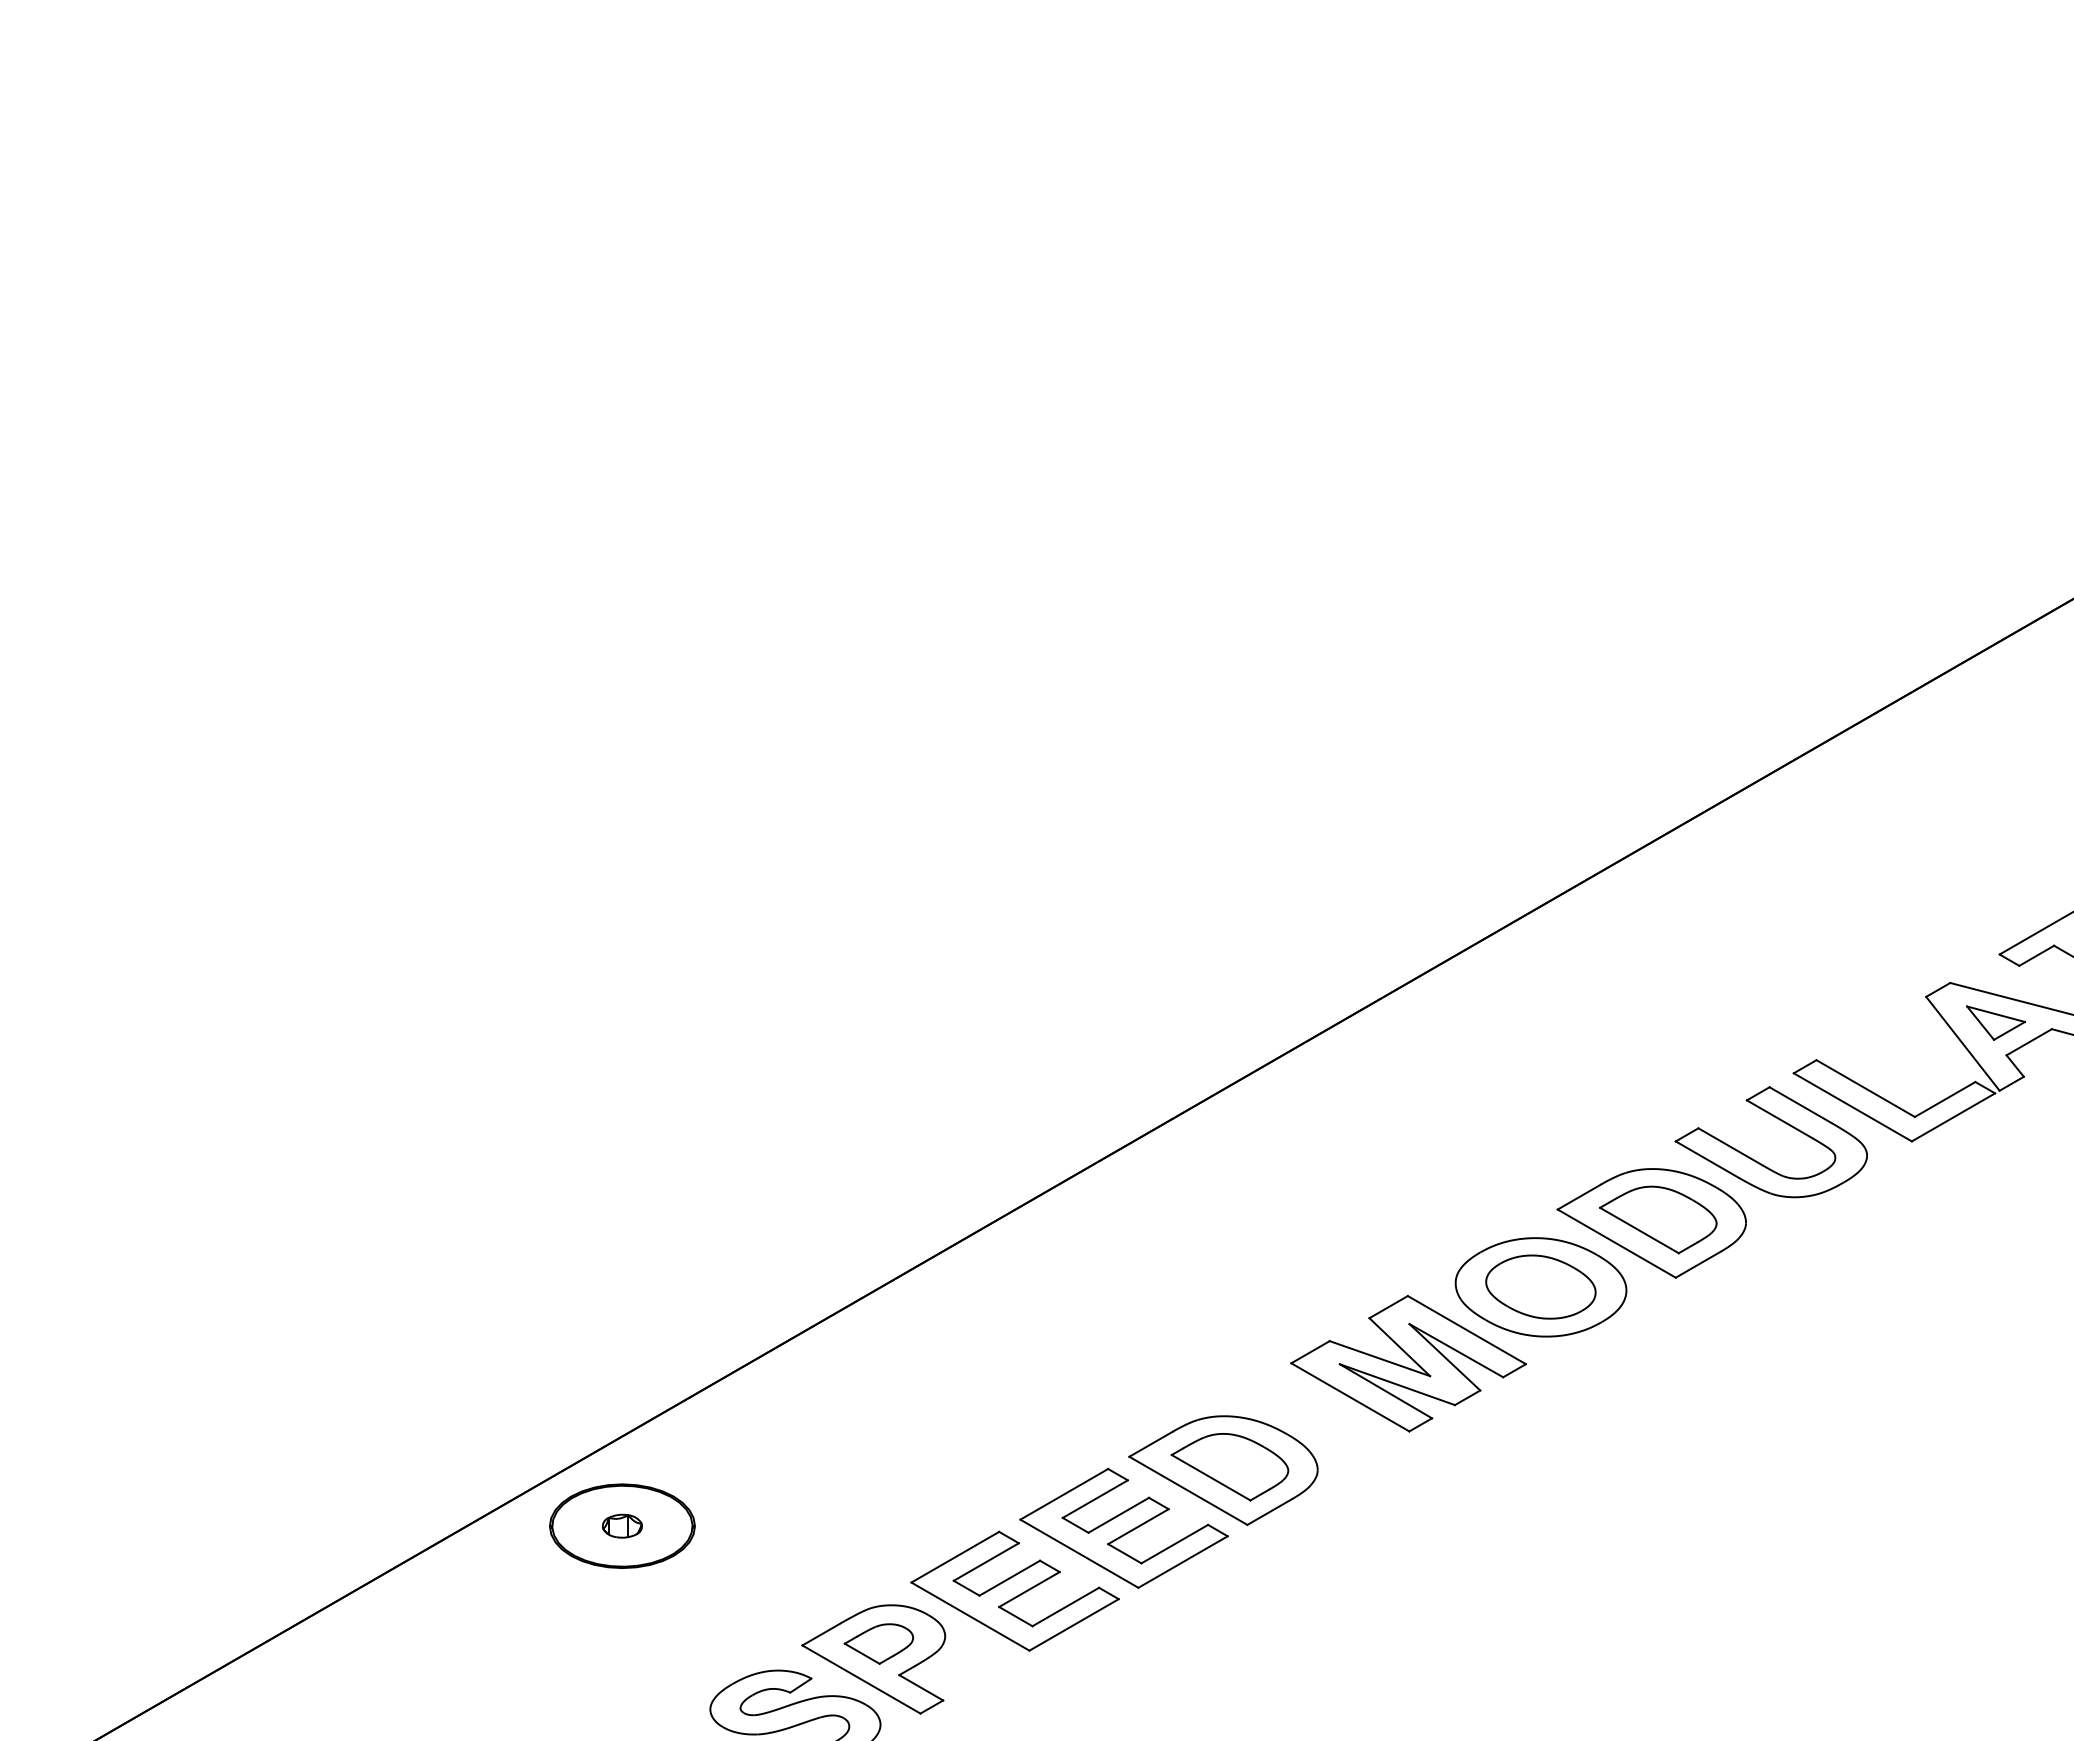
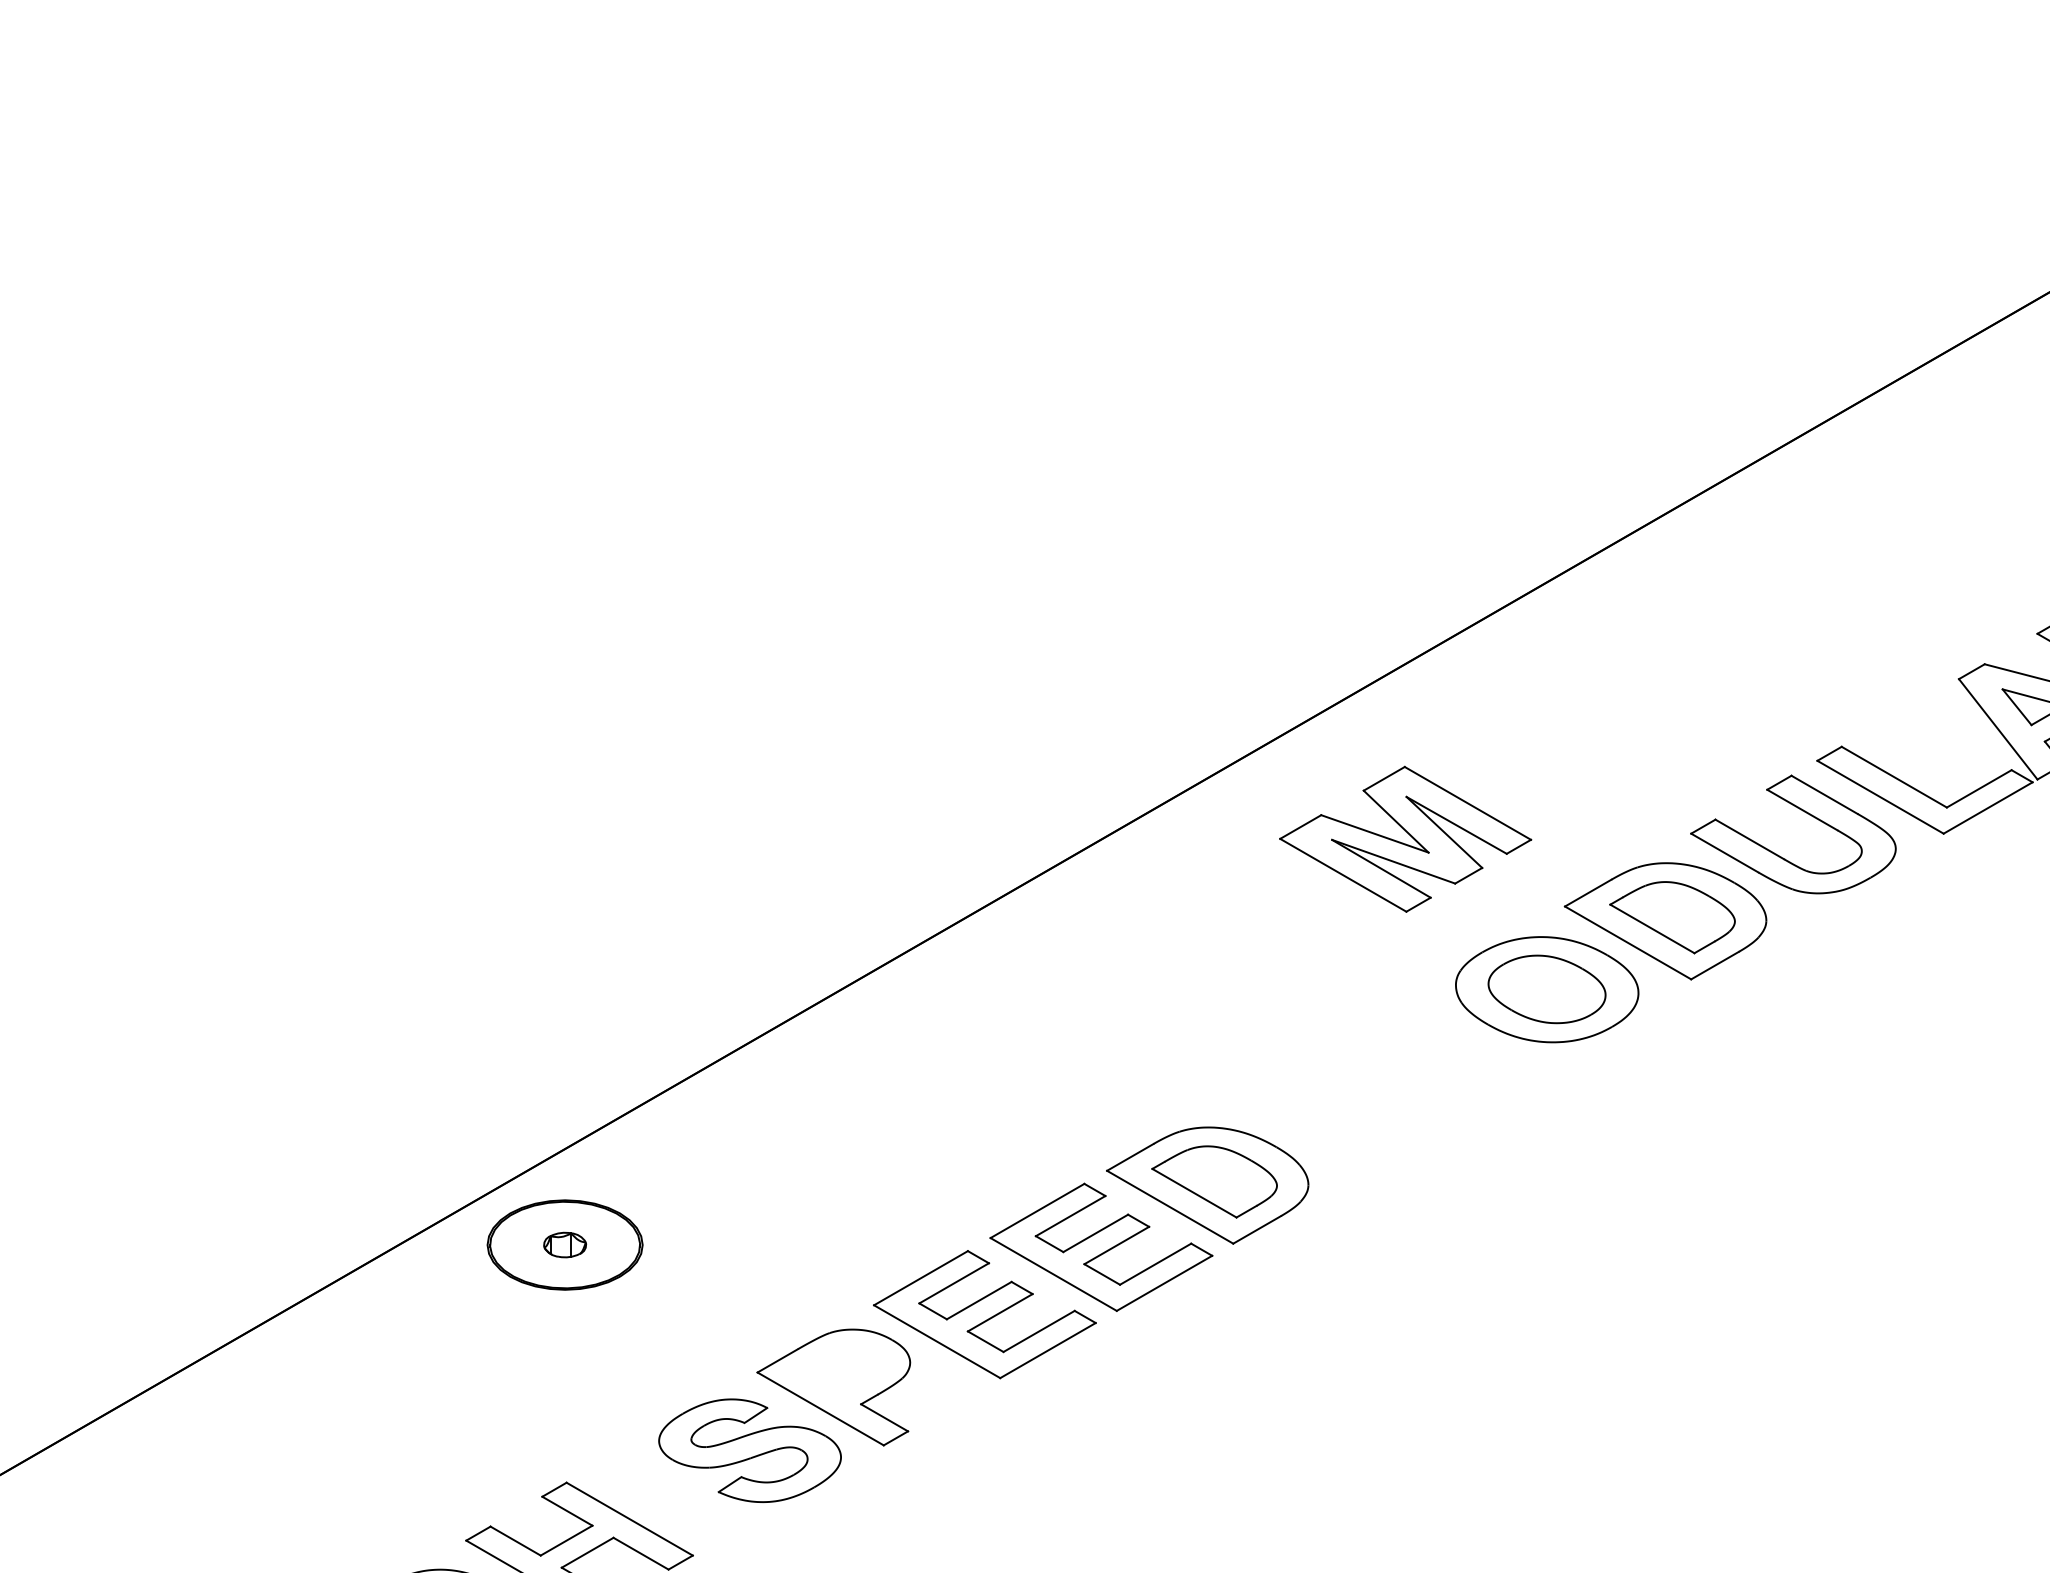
part: (1408, 1363) -> (1405, 839), moved
part: (878, 1643) -> (838, 1370), removed

